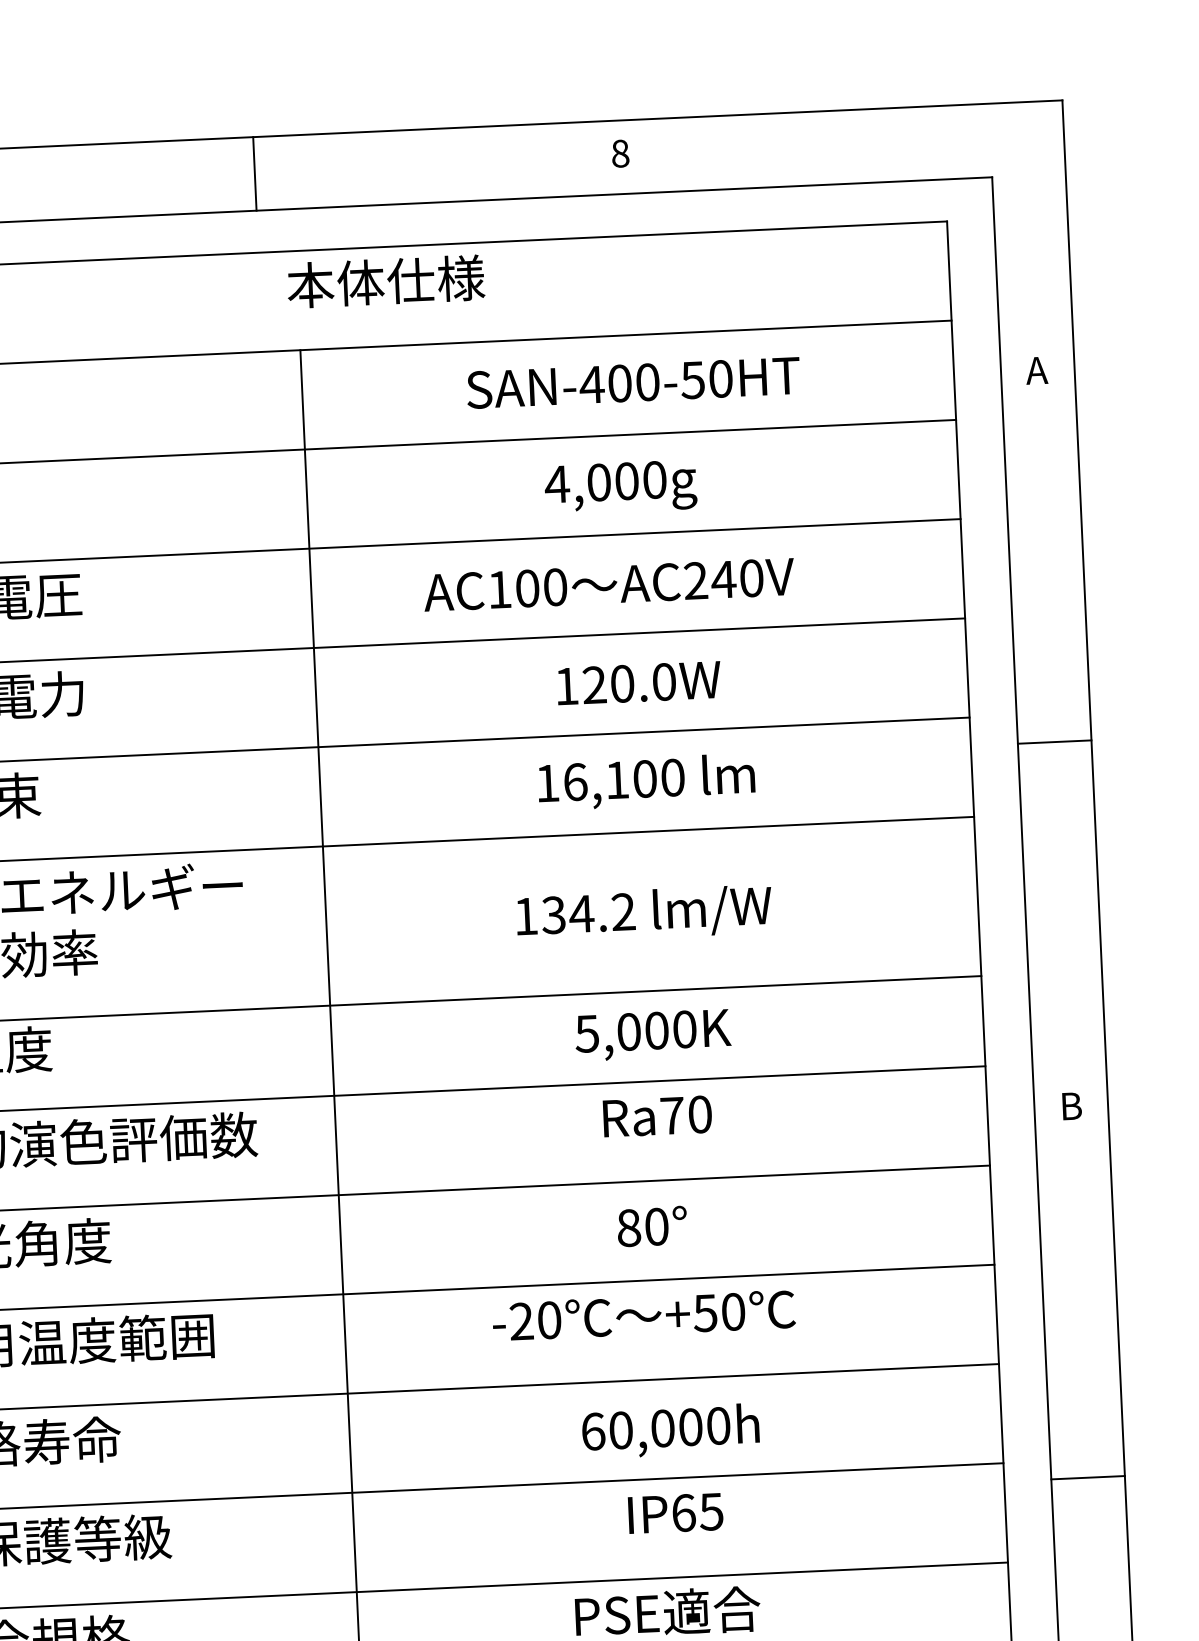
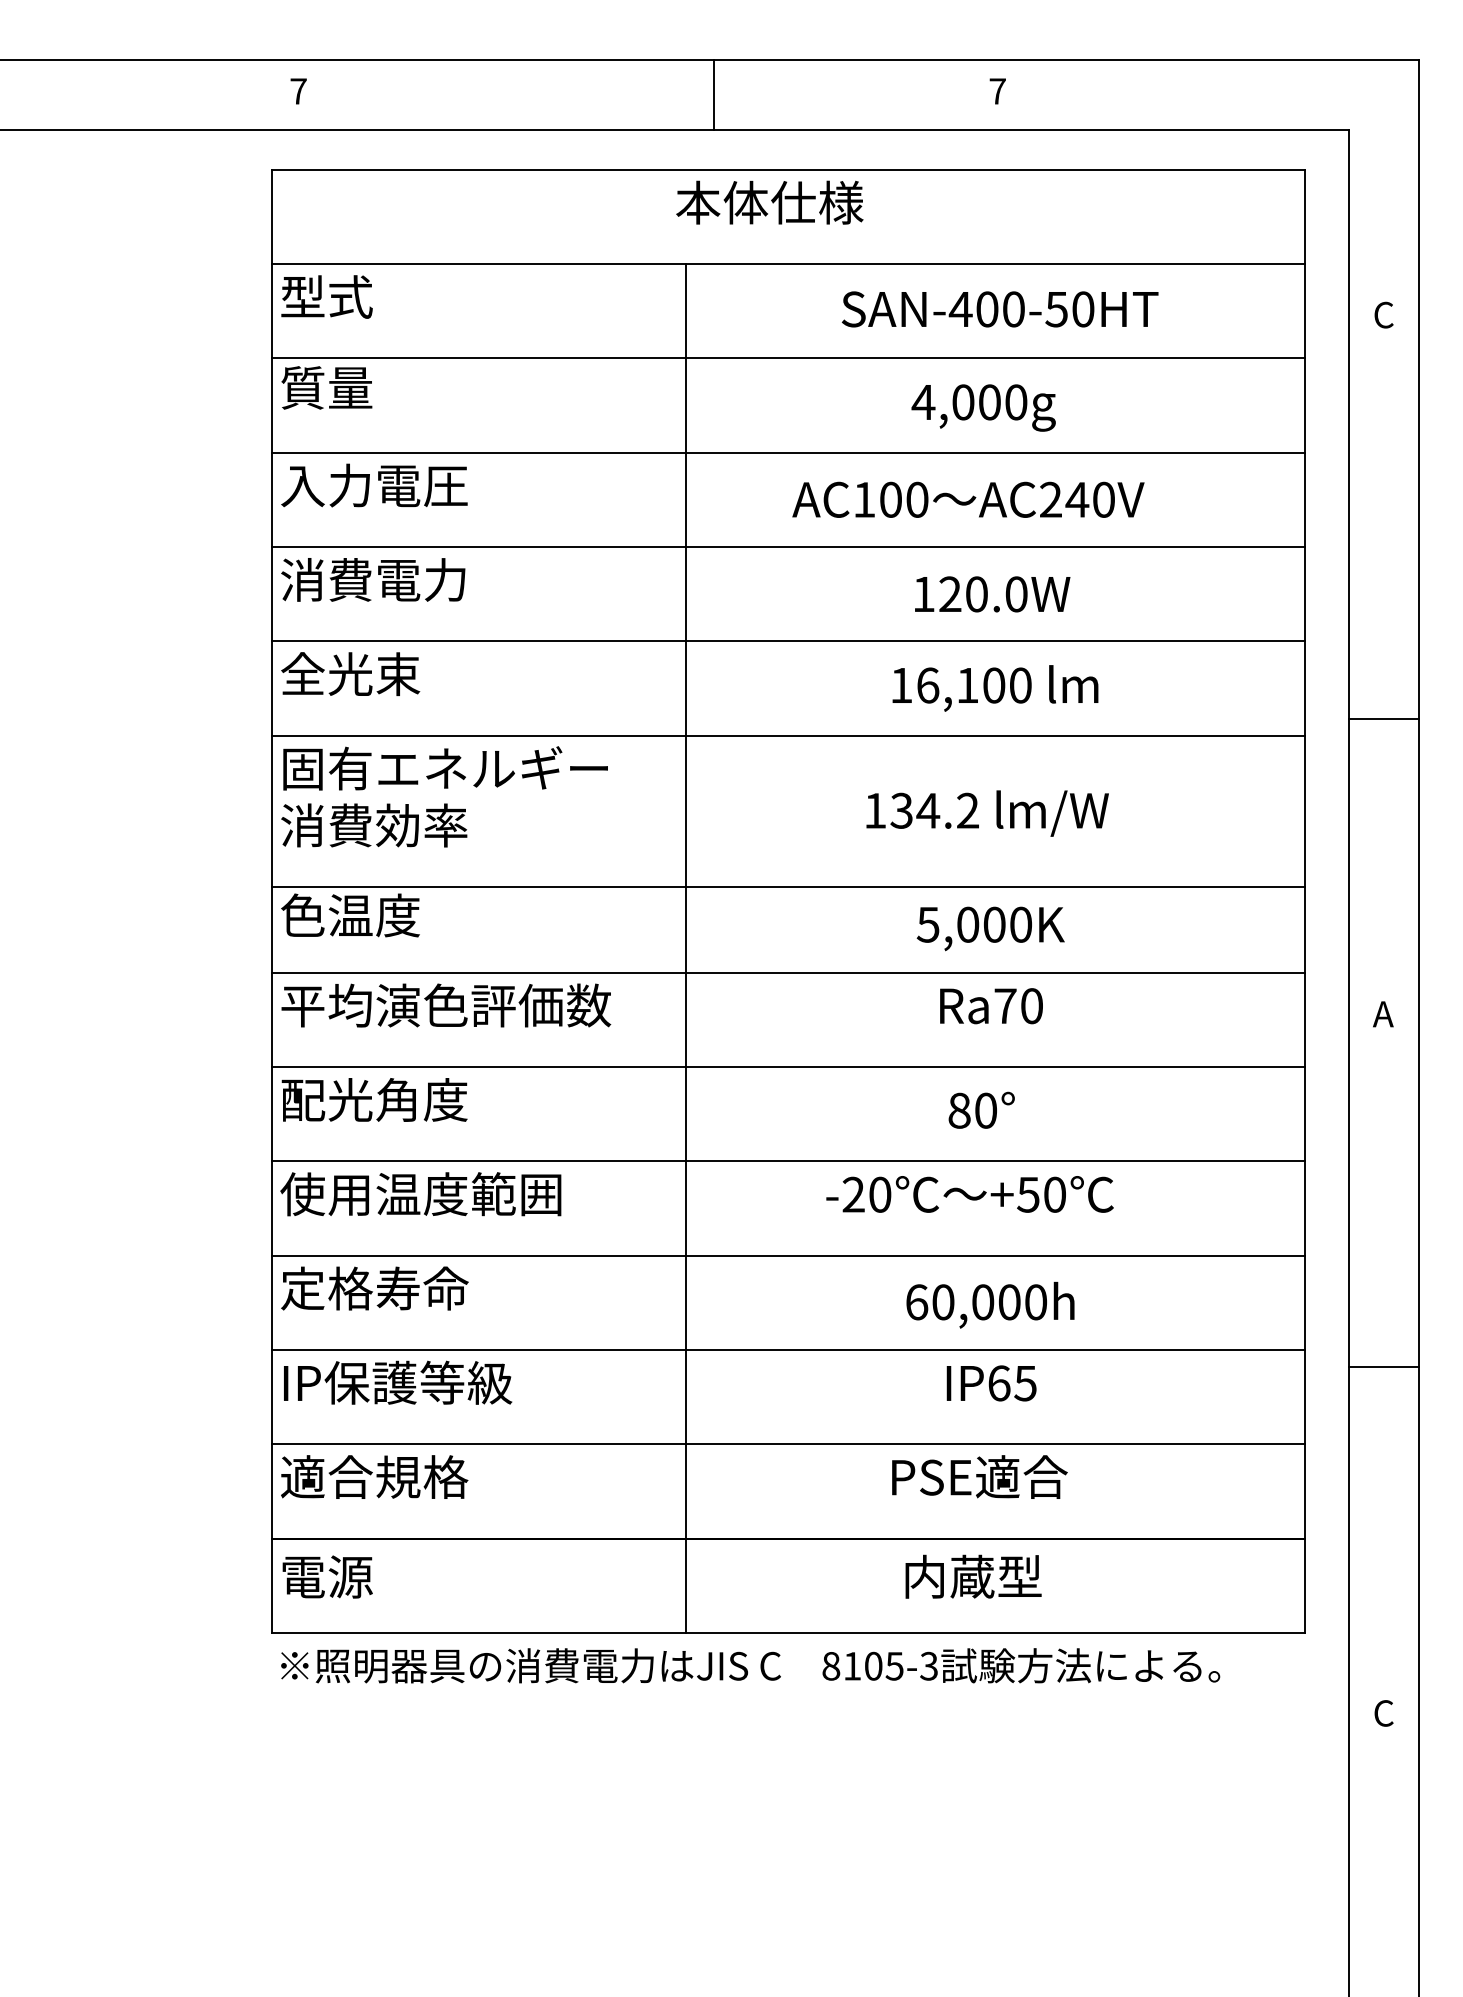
text: (620, 153) -> (997, 91), 8 -> 7
line: (255, 173) -> (714, 94), moved
text: (1037, 369) -> (1383, 314), A -> C
line: (1055, 742) -> (1384, 719), moved
text: (1070, 1106) -> (1383, 1014), B -> A

